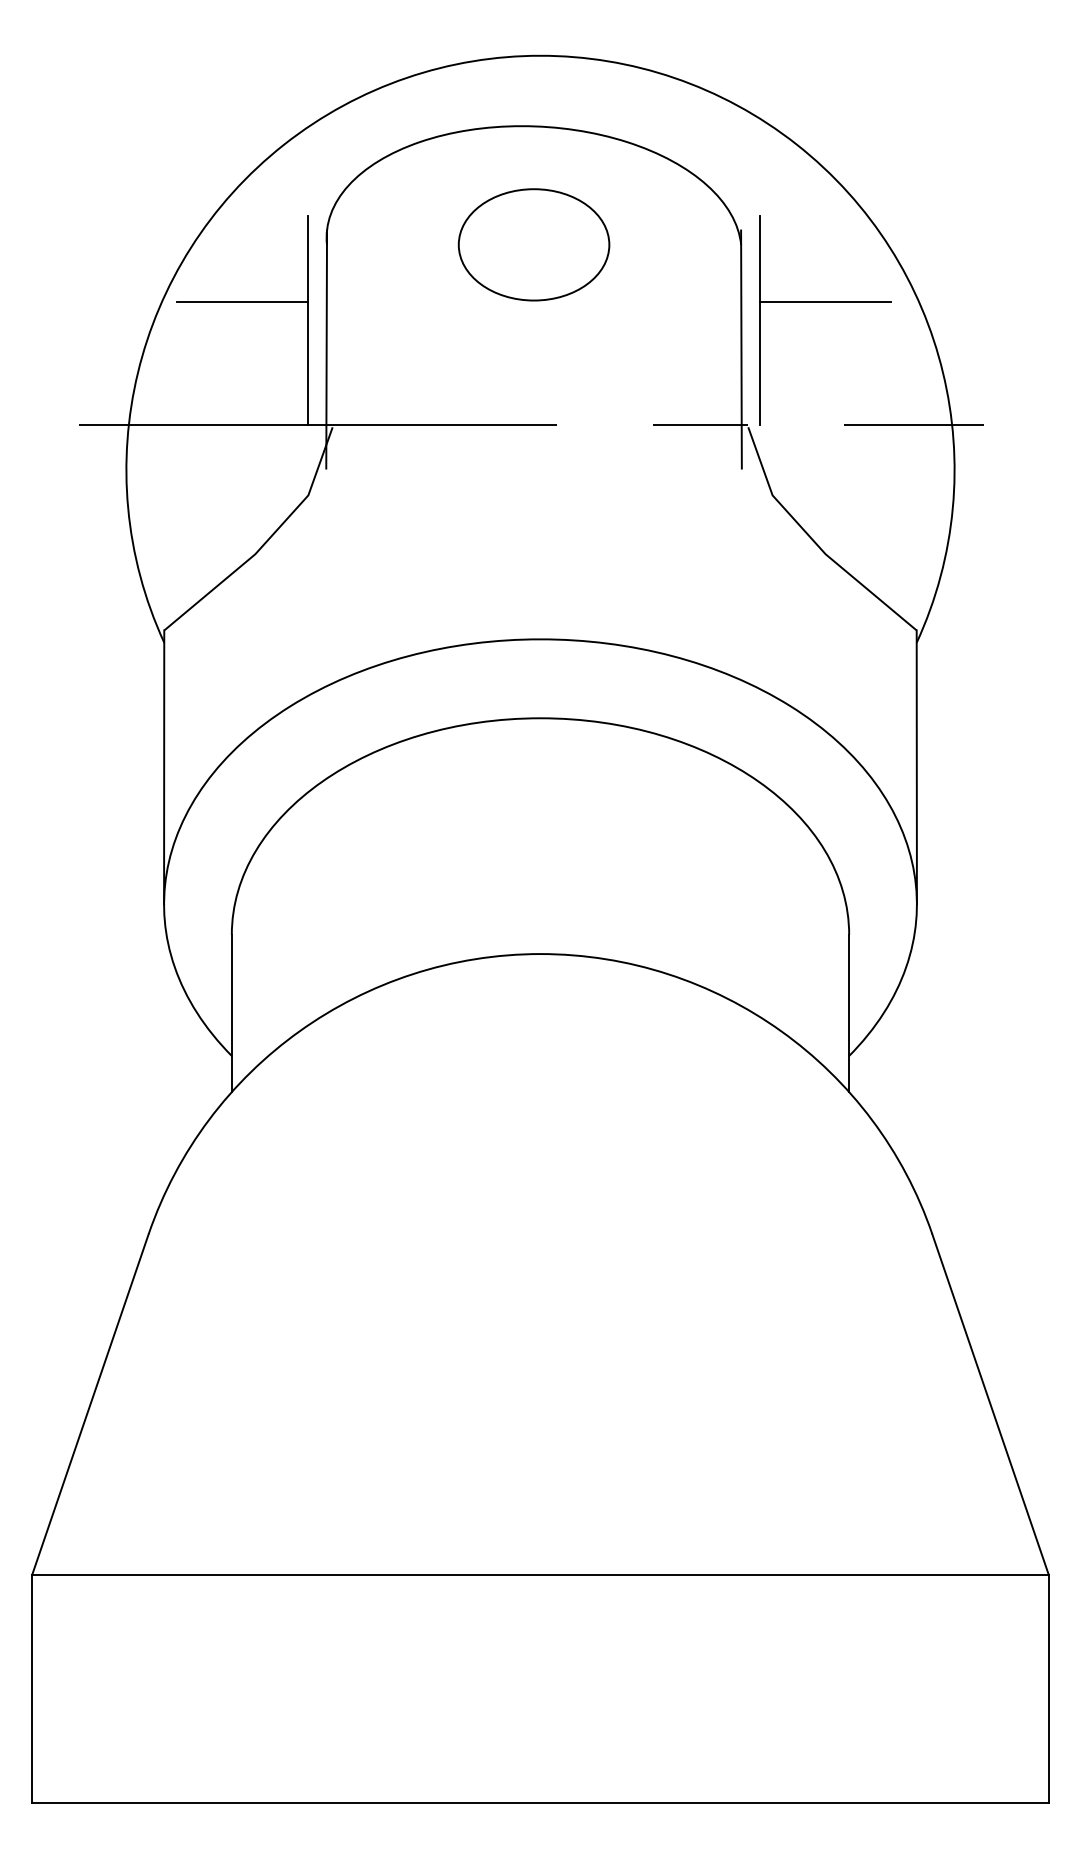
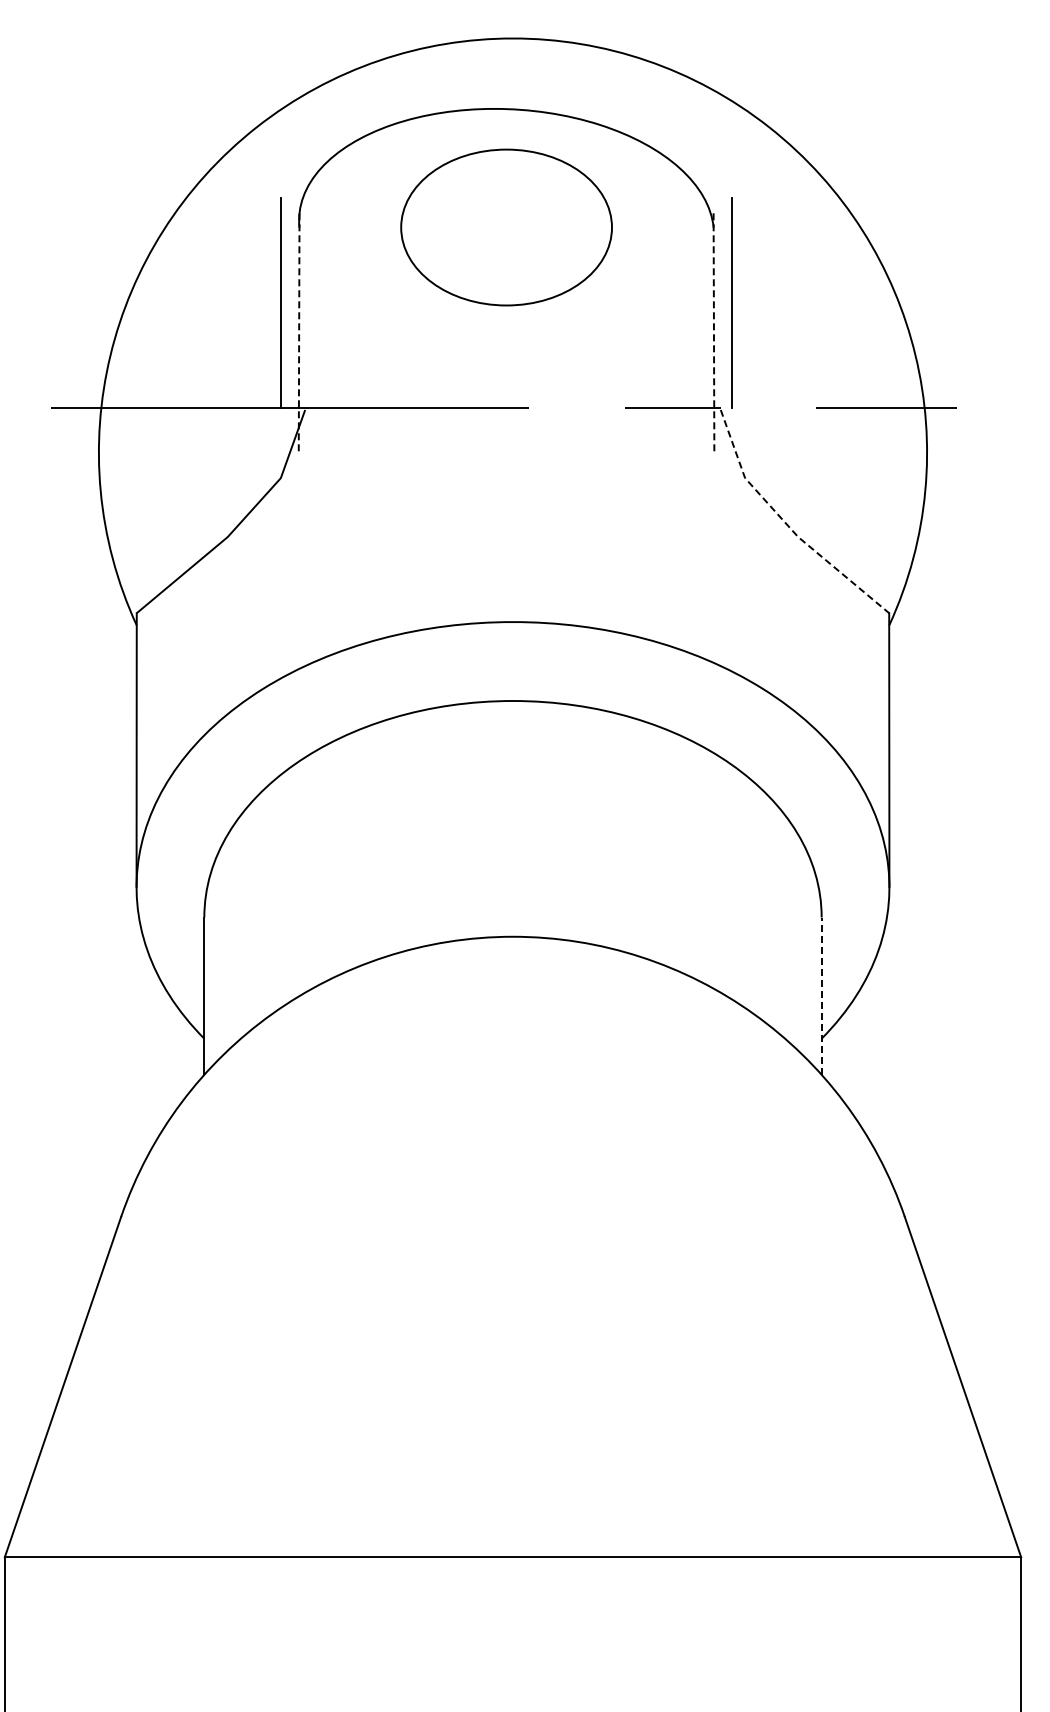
part: (533, 244) -> (506, 227), size x1.4
line: (242, 301) -> (215, 284), removed
line: (825, 301) -> (798, 284), removed
line: (326, 349) -> (299, 332), solid -> dashed
line: (741, 349) -> (714, 332), solid -> dashed
line: (814, 541) -> (787, 524), solid -> dashed
line: (849, 1013) -> (822, 996), solid -> dashed

